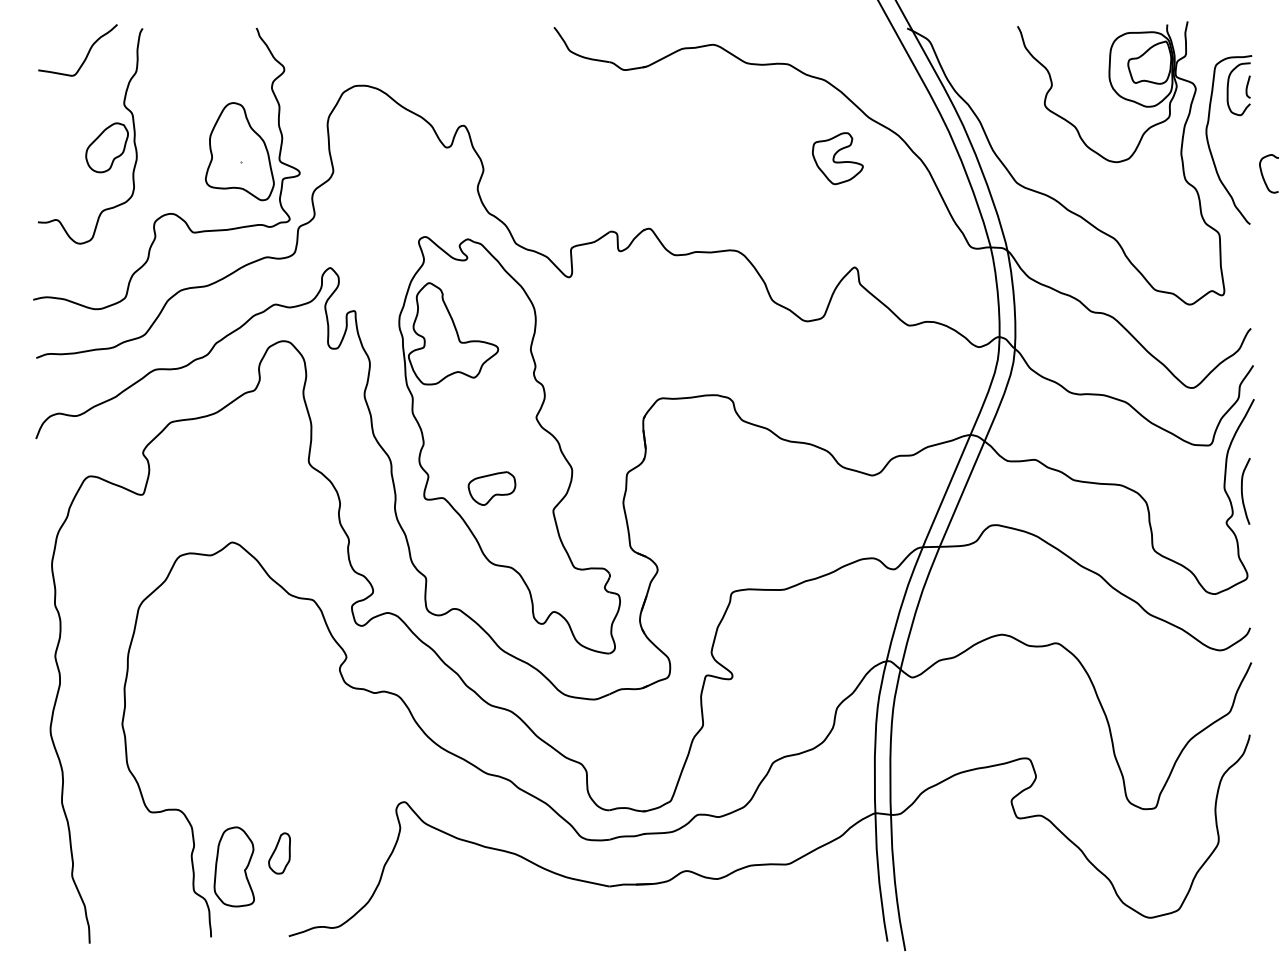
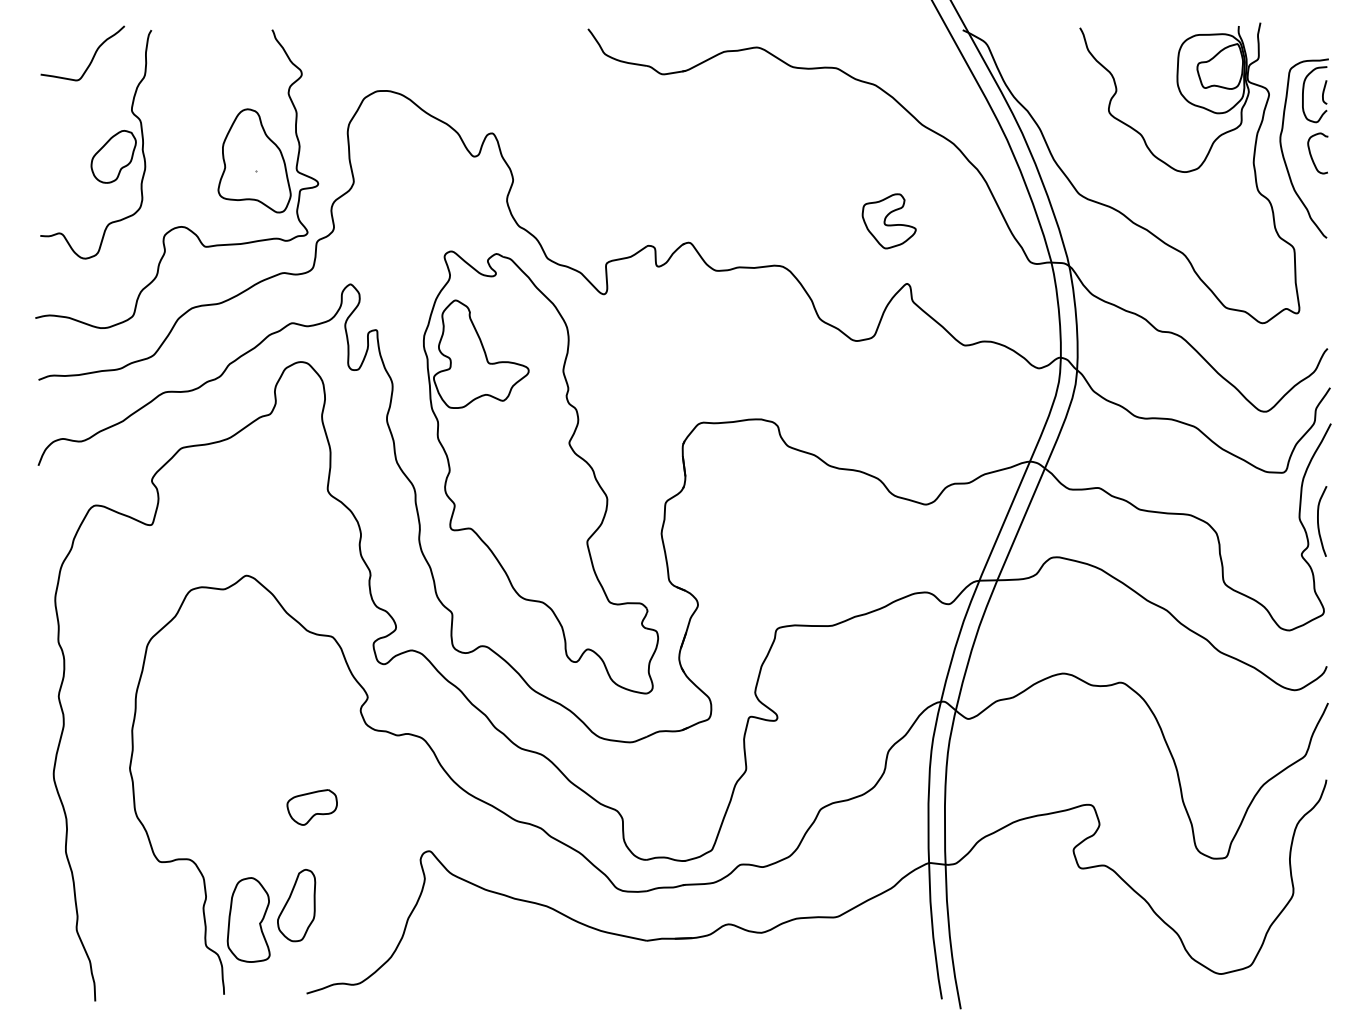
part: (837, 158) -> (888, 221), moved
curve: (1264, 176) -> (1312, 156), moved
part: (491, 488) -> (311, 807), moved
part: (279, 853) -> (296, 905), size x1.67

